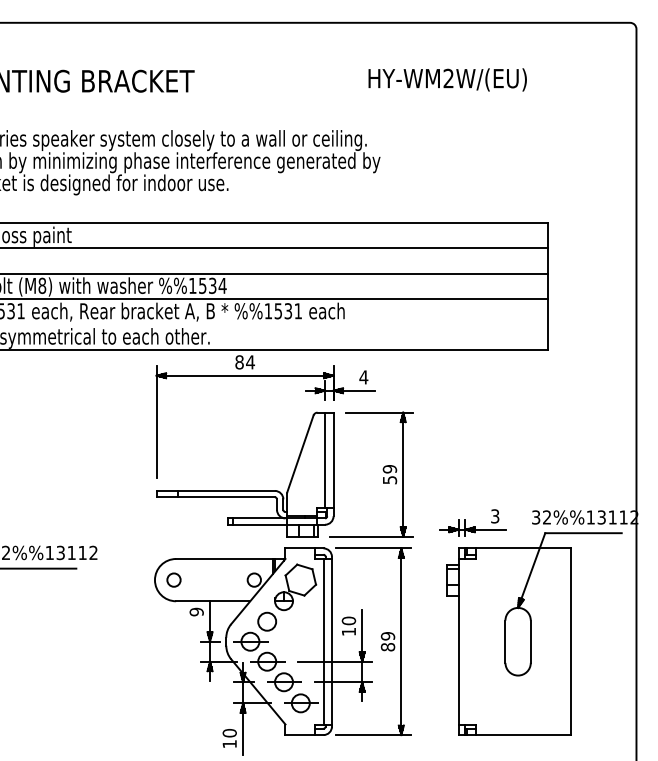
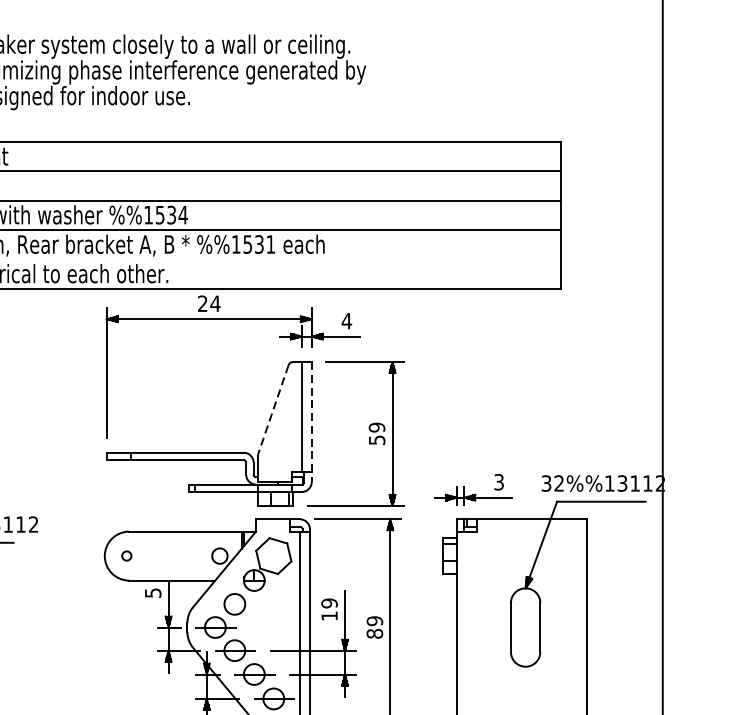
text: (239, 362) -> (202, 303), 84 -> 24
line: (300, 453) -> (273, 409), solid -> dashed
line: (333, 464) -> (311, 422), solid -> dashed
circle: (173, 579) -> (126, 555), size x0.6
text: (196, 611) -> (152, 592), 9 -> 5
text: (349, 620) -> (330, 602), 10 -> 19

